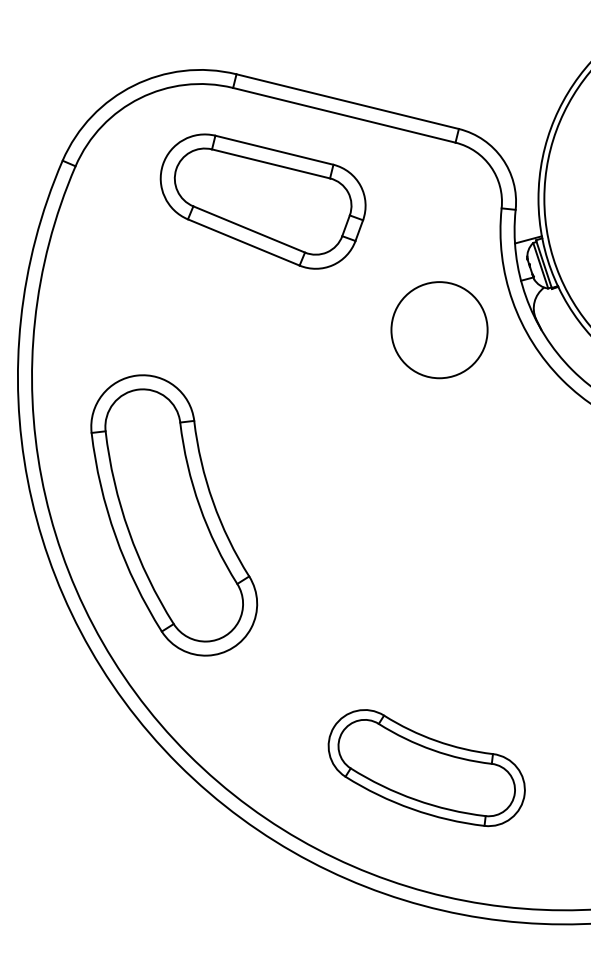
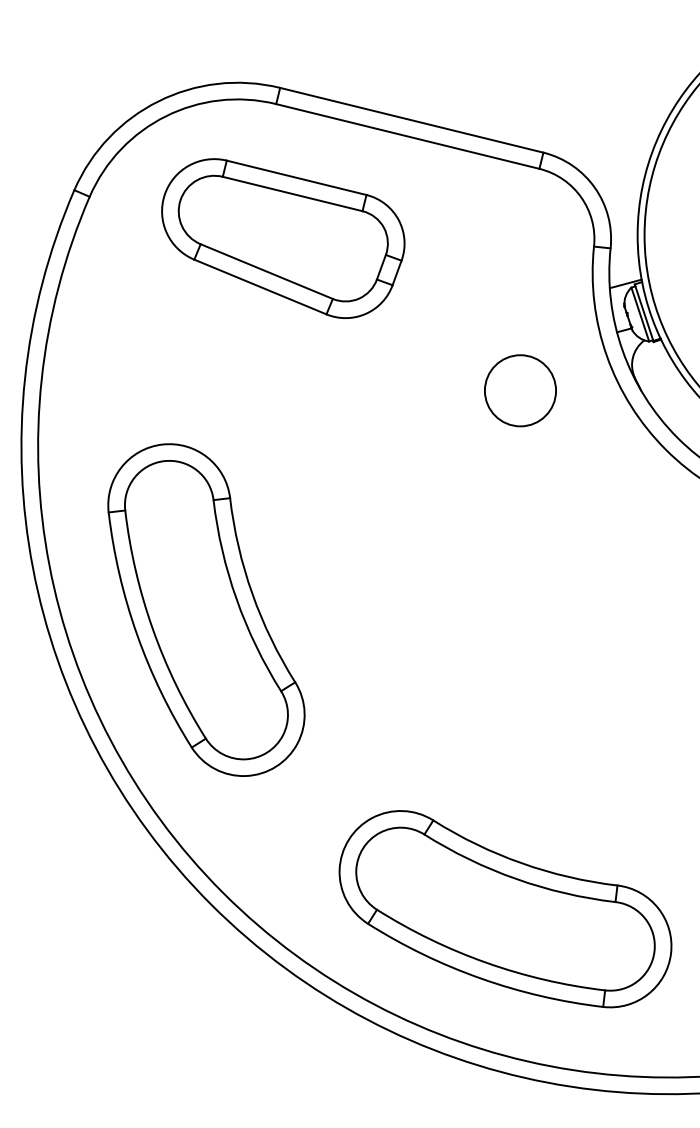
part: (262, 201) -> (282, 238), moved
circle: (439, 330) -> (520, 391), size x0.62
part: (426, 767) -> (505, 908), size x1.43

